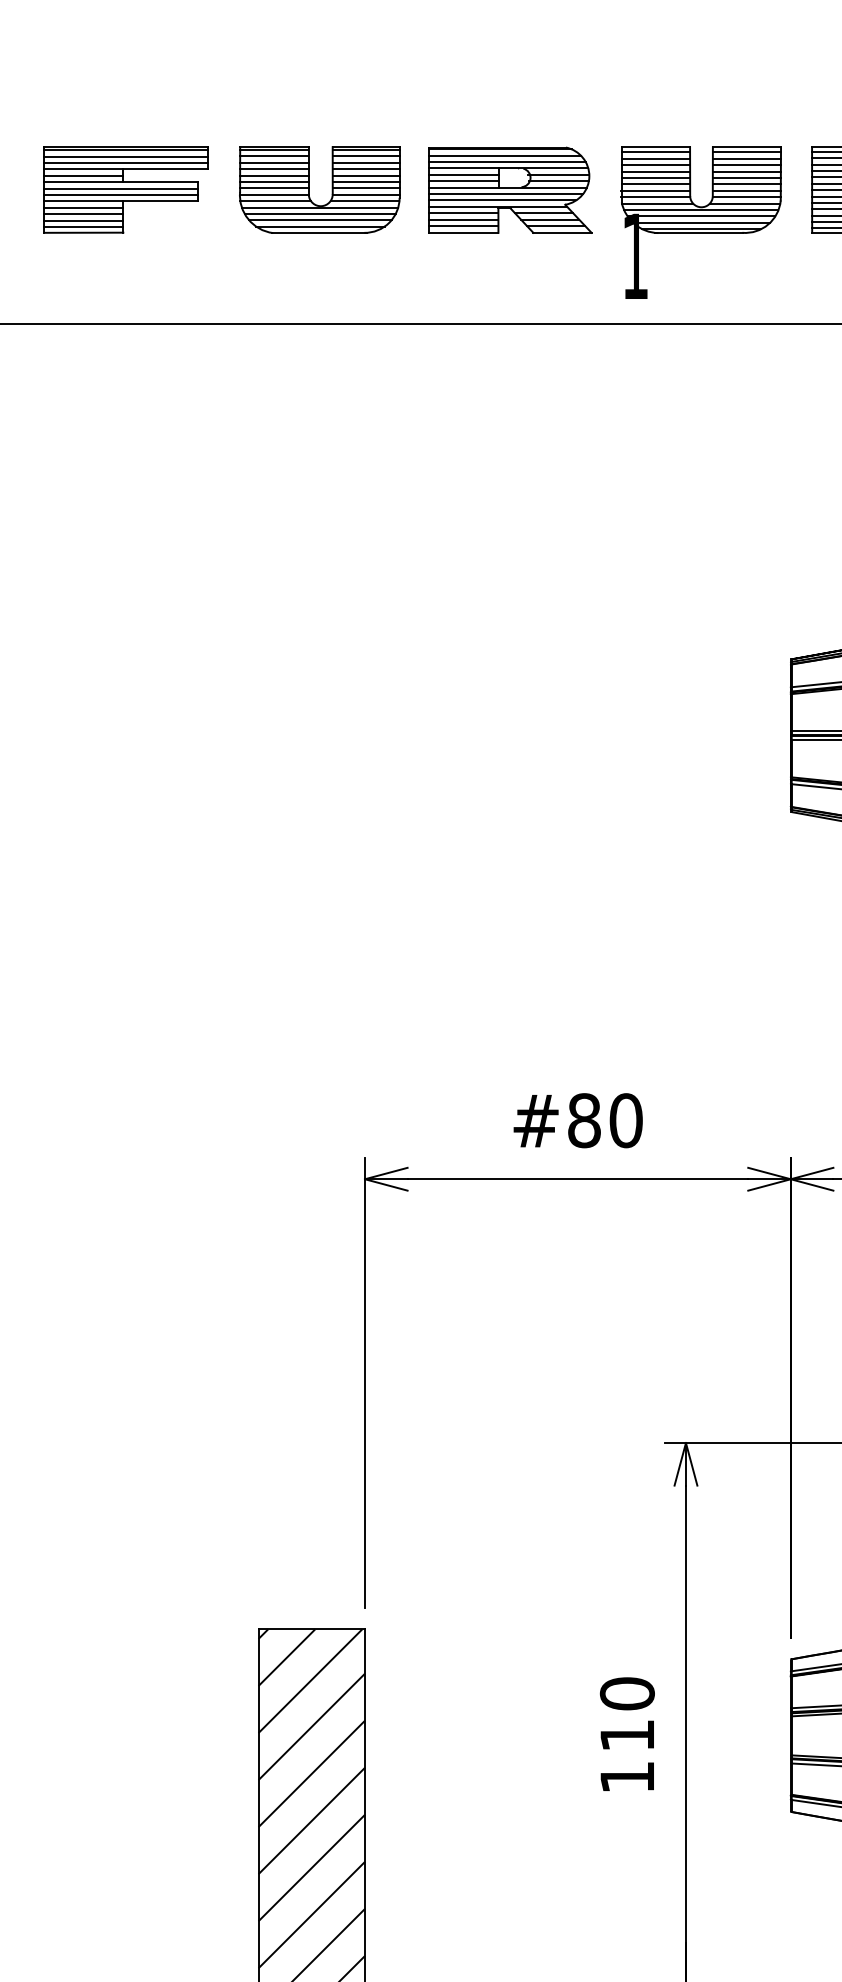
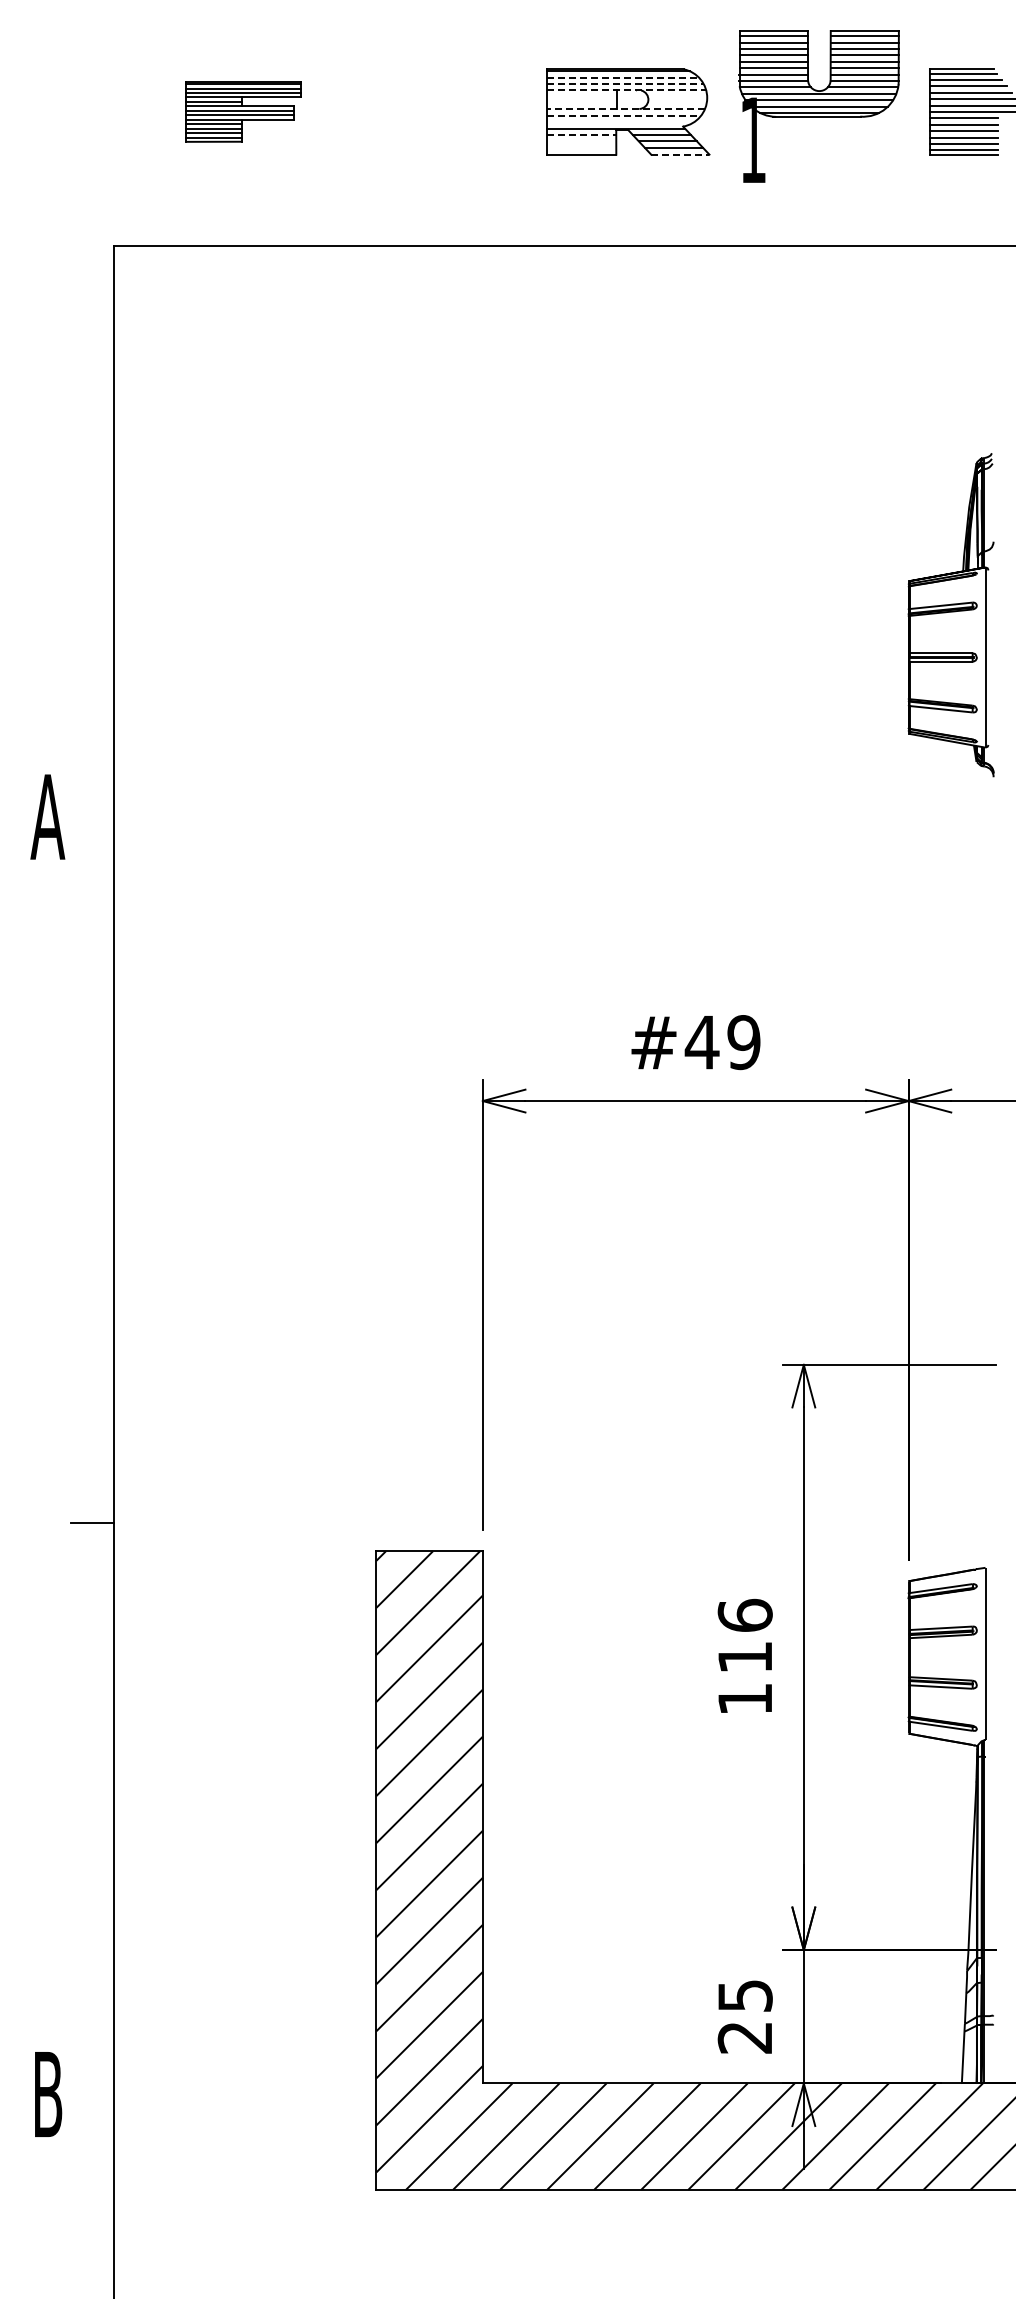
line: (505, 155) -> (623, 77), solid -> dashed
line: (507, 161) -> (625, 83), solid -> dashed
line: (508, 168) -> (626, 90), solid -> dashed
line: (463, 174) -> (581, 96), removed
line: (558, 174) -> (676, 96), removed
line: (463, 181) -> (581, 103), removed
line: (558, 181) -> (676, 103), removed
line: (507, 187) -> (625, 109), solid -> dashed
part: (125, 189) -> (243, 111), size x0.7
part: (309, 189) -> (427, 111), removed
line: (506, 193) -> (624, 115), solid -> dashed
line: (502, 200) -> (620, 122), removed
line: (463, 213) -> (581, 135), solid -> dashed
line: (463, 219) -> (581, 141), removed
part: (700, 222) -> (818, 106), moved
line: (463, 225) -> (581, 147), removed
line: (562, 232) -> (680, 154), solid -> dashed
text: (604, 1120) -> (722, 1042), #80 -> #49
text: (626, 1693) -> (744, 1615), 110 -> 116

